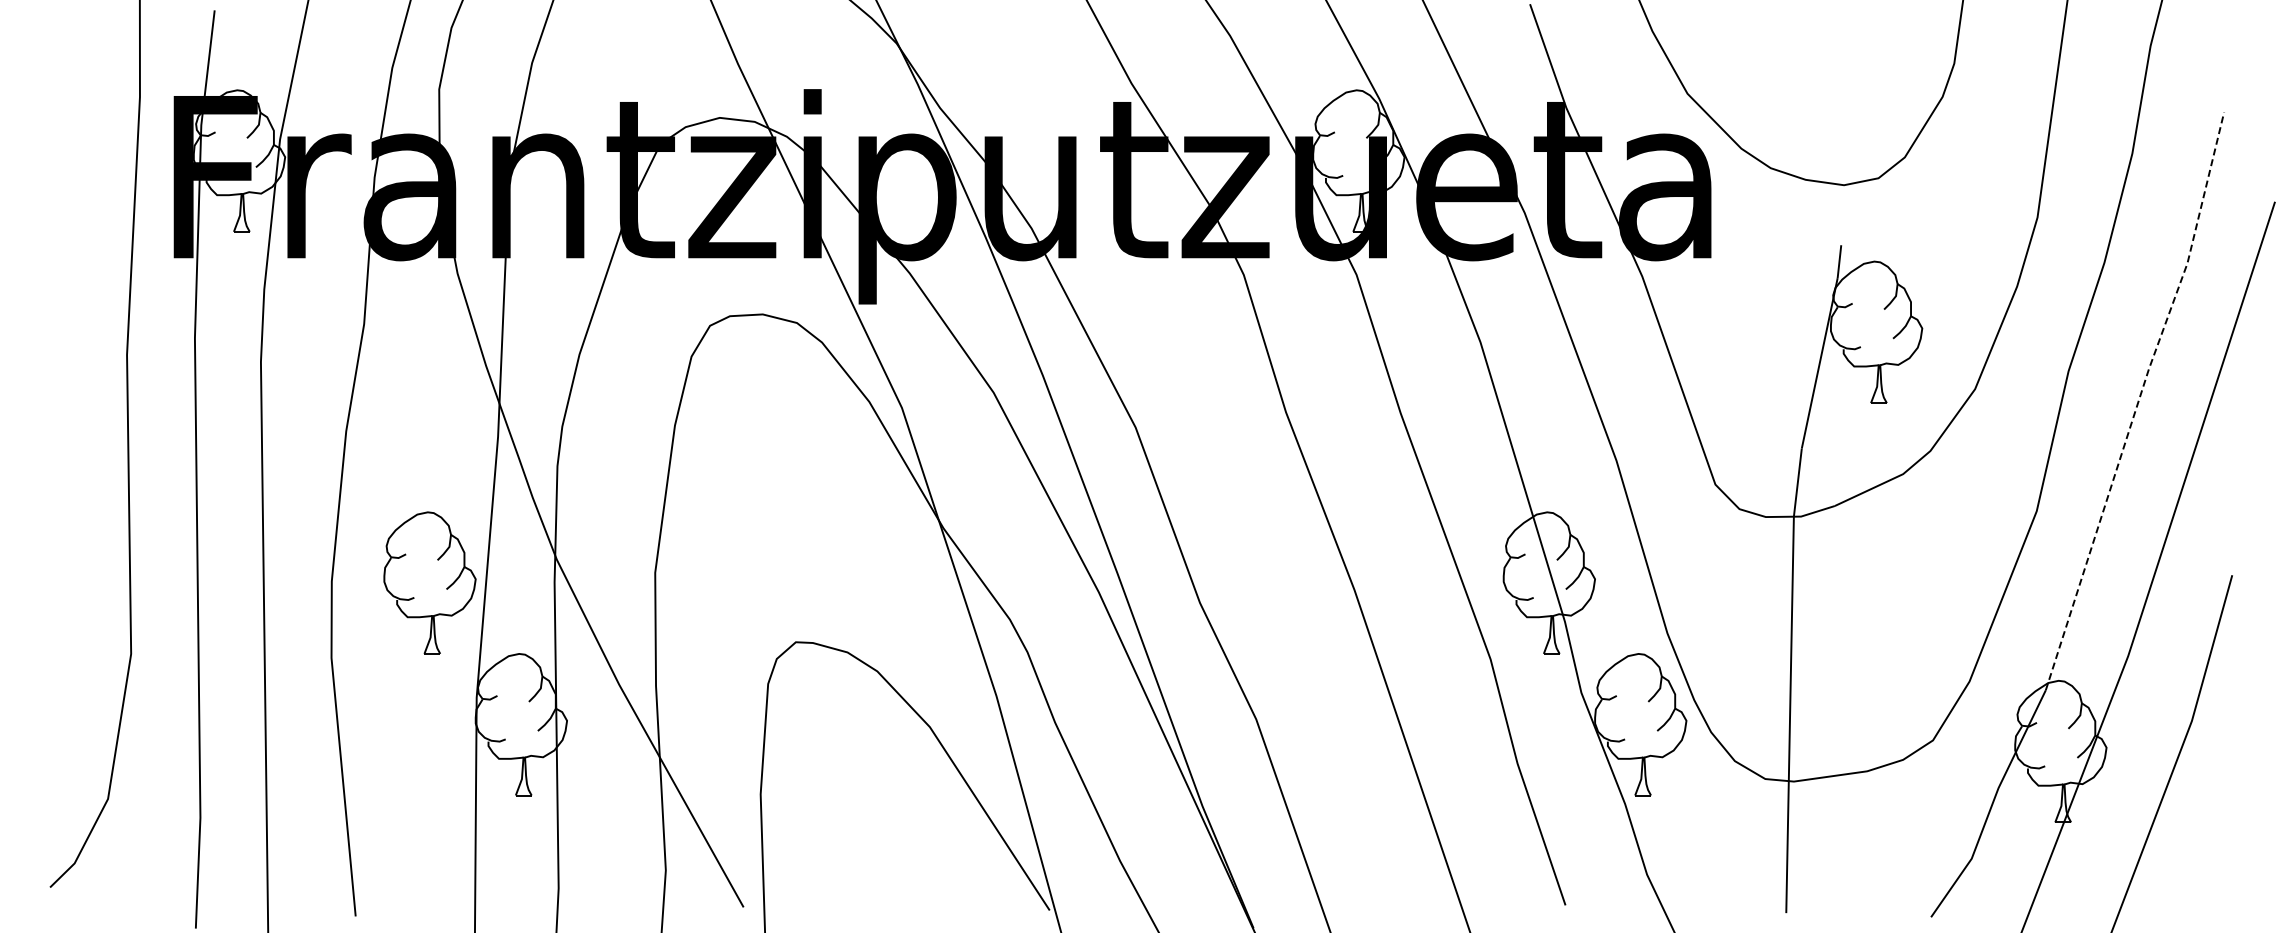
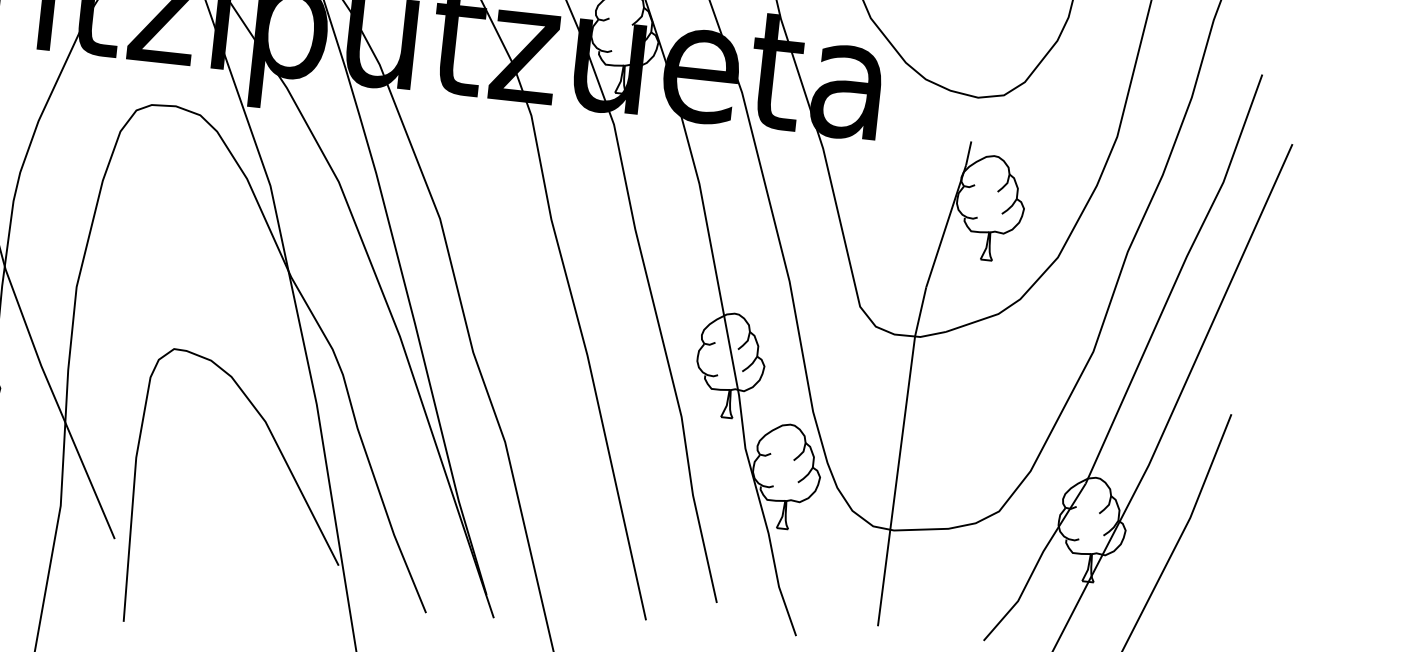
line: (2138, 400) -> (1176, 278), dashed -> solid

